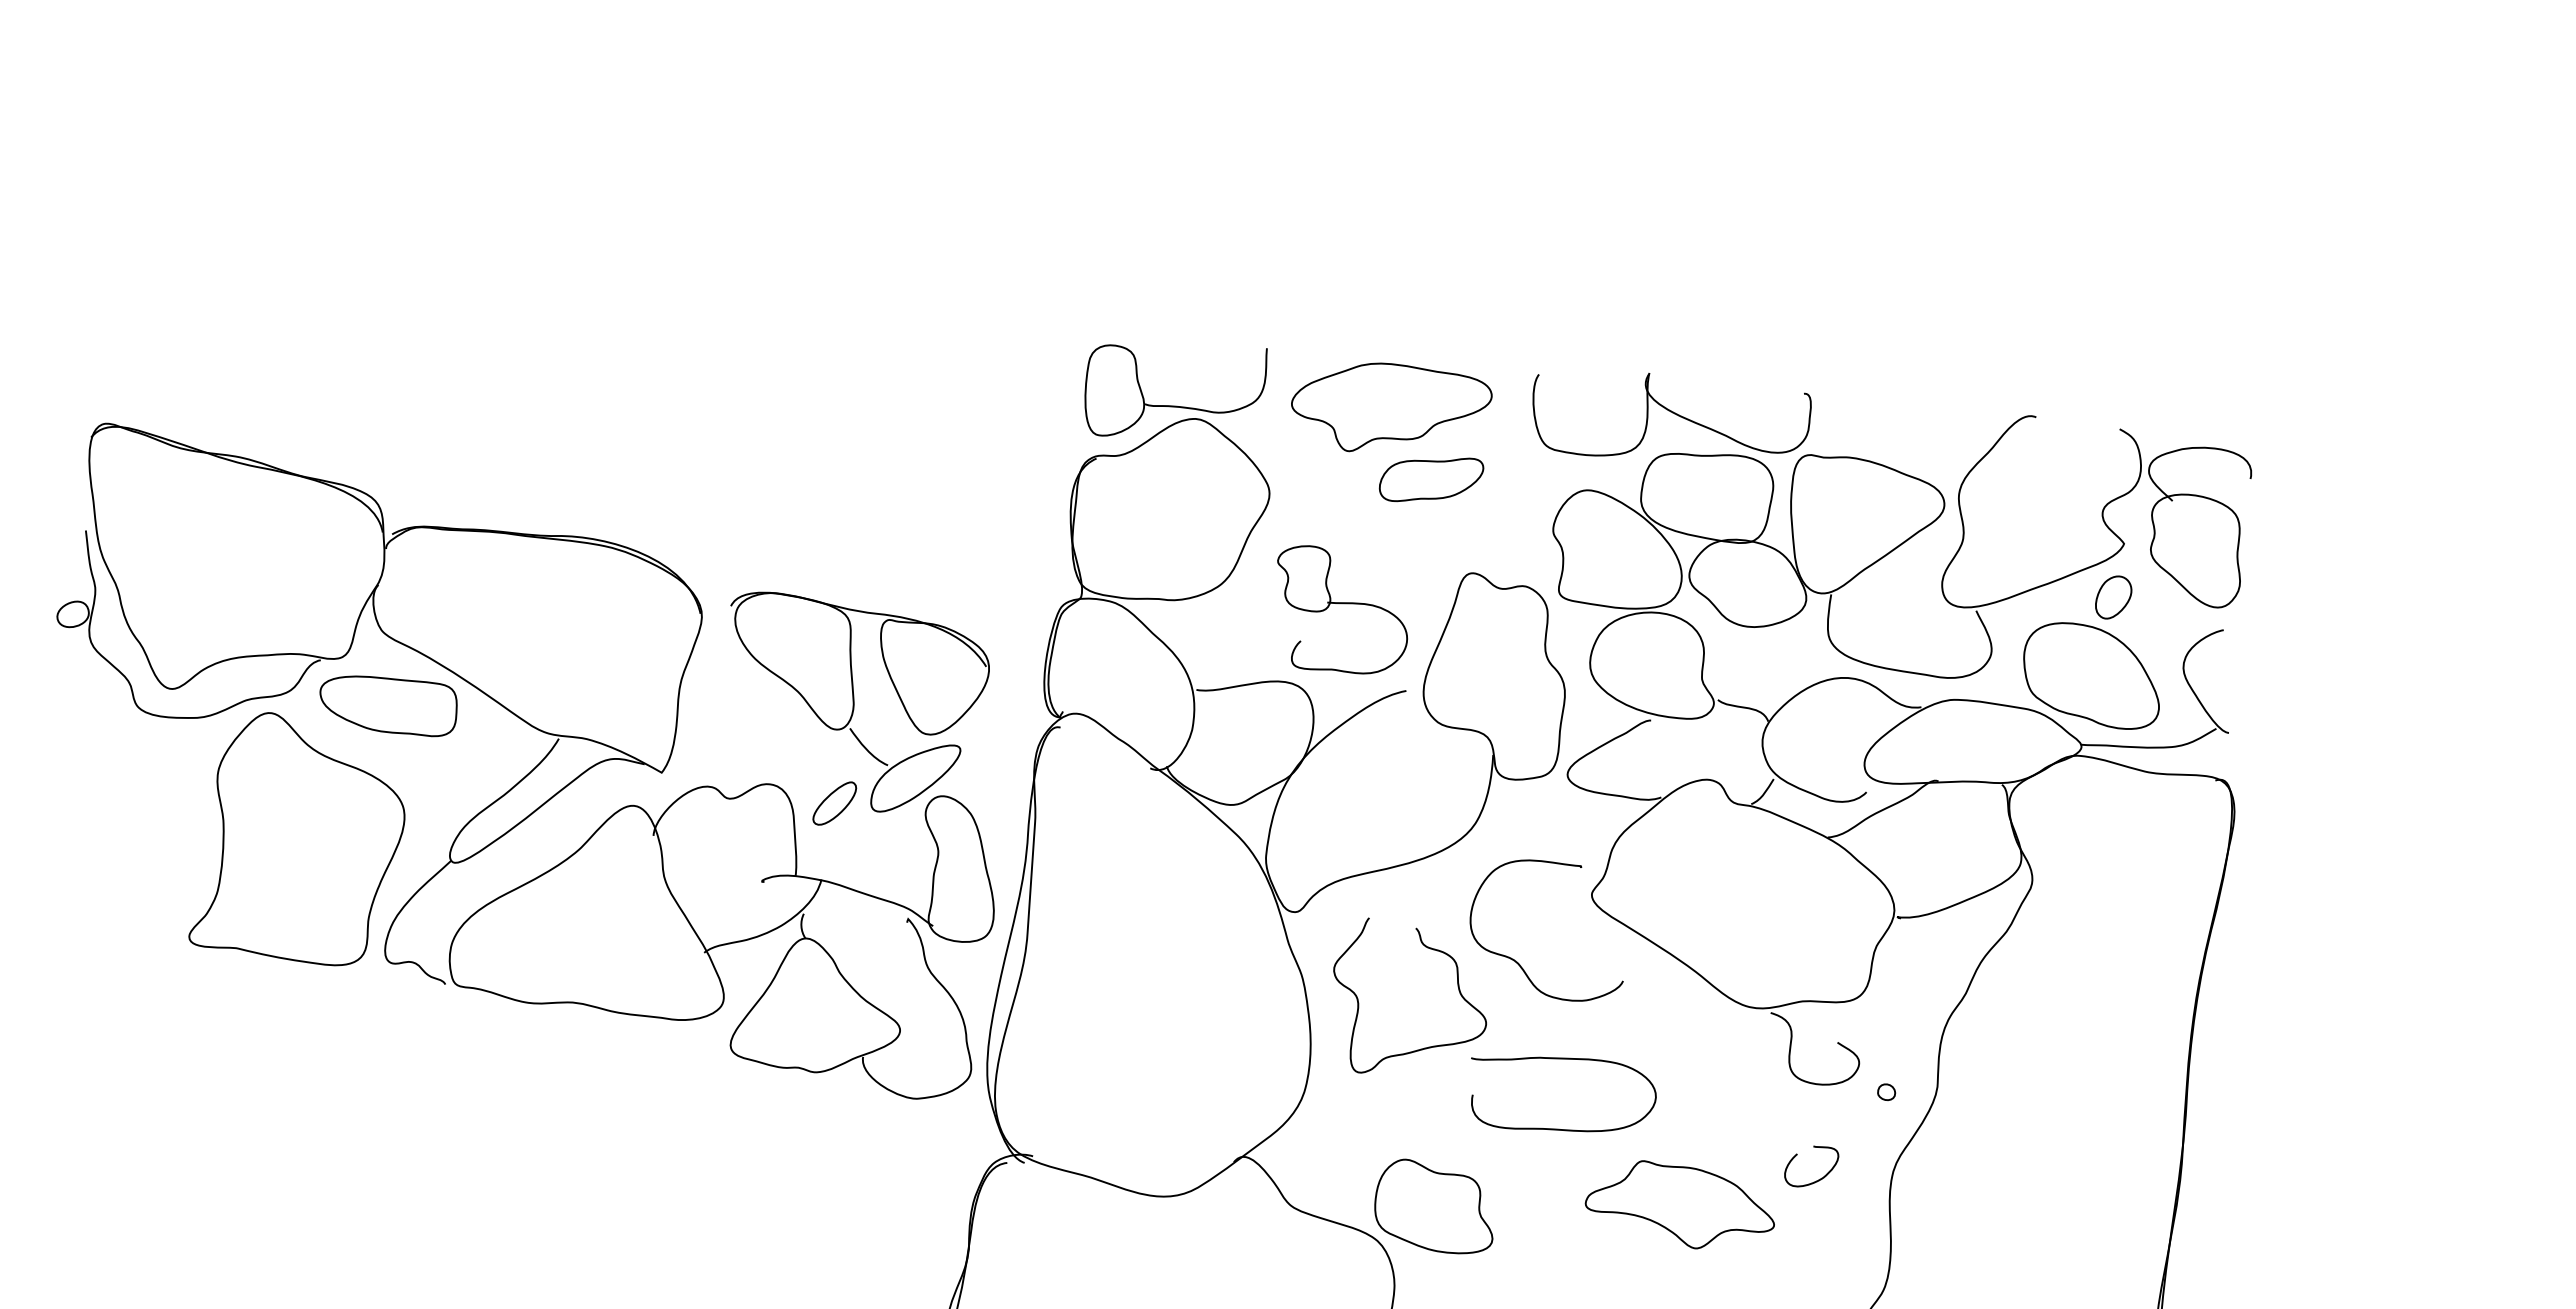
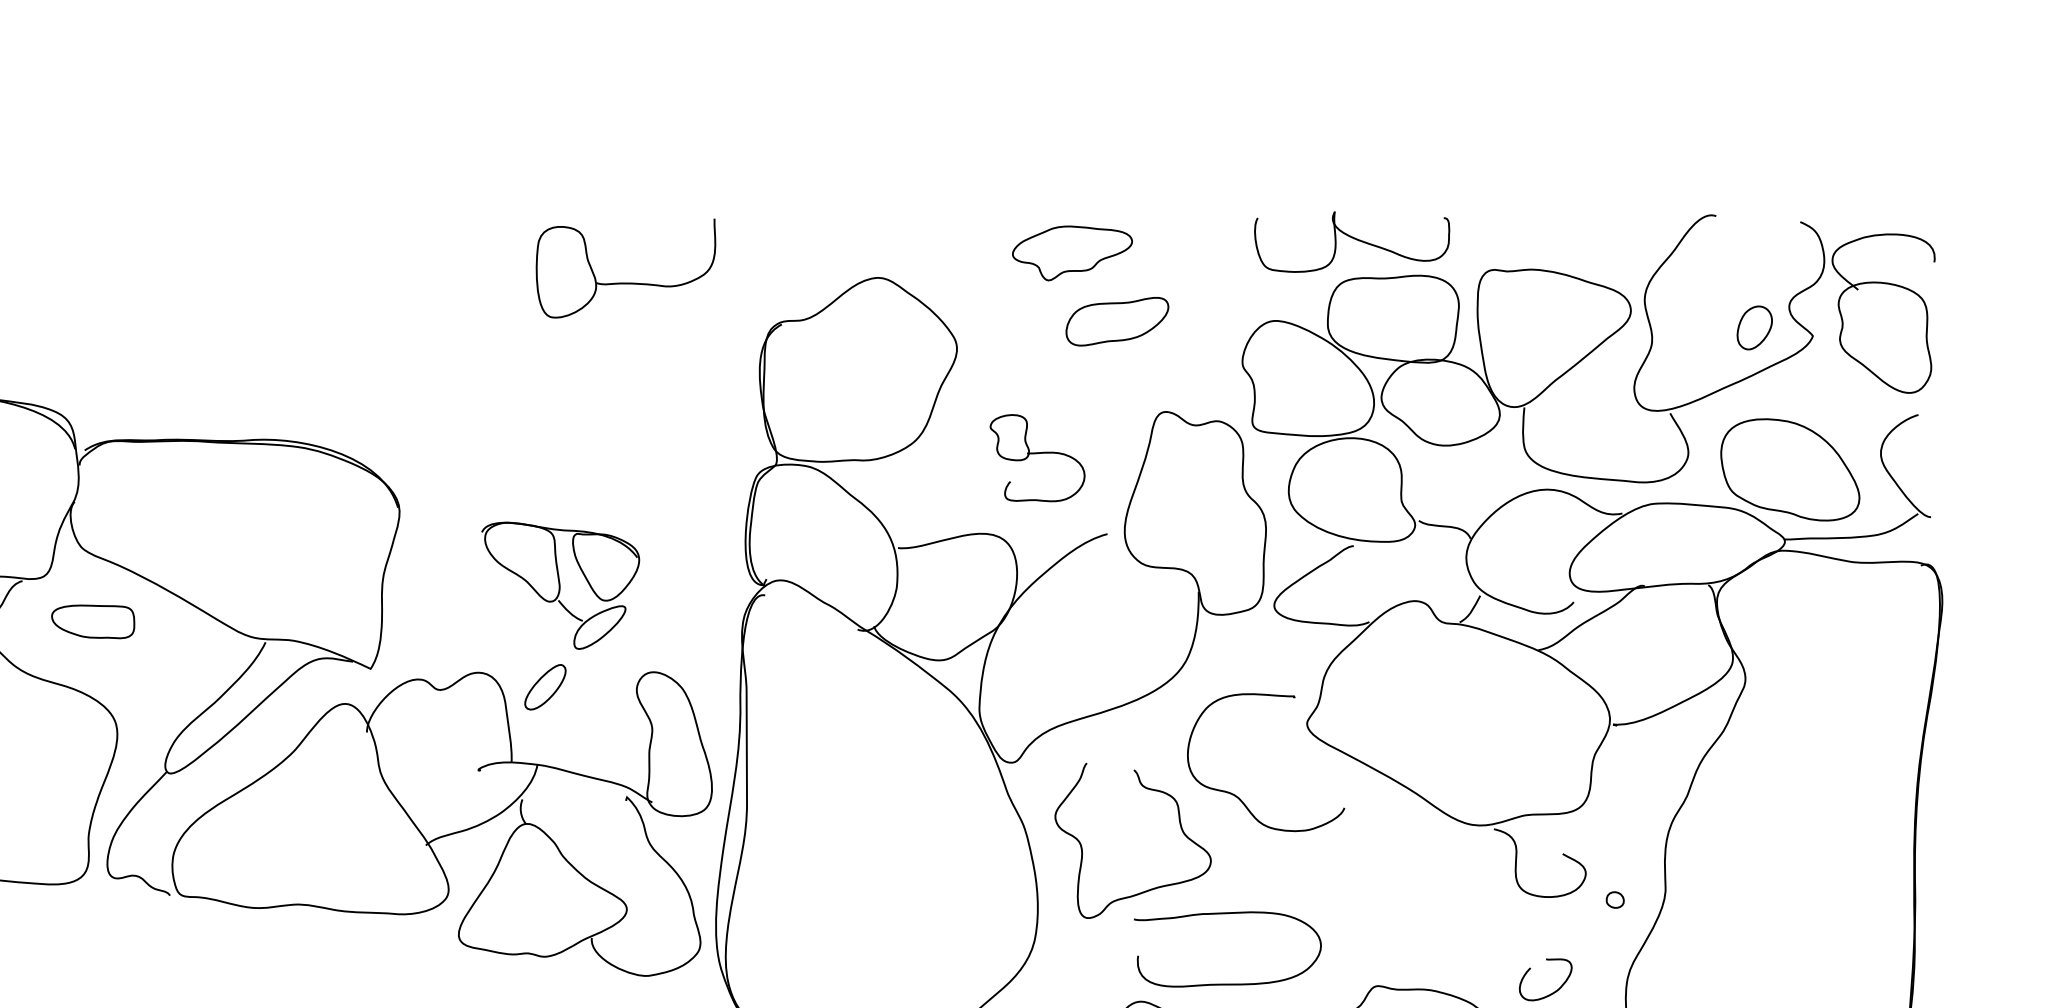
part: (1175, 405) -> (627, 282), moved
part: (1391, 407) -> (1072, 252), size x0.6
part: (1671, 414) -> (1352, 239), size x0.7
part: (2113, 597) -> (1754, 327), moved
part: (1342, 609) -> (1037, 457), size x0.7
part: (859, 701) -> (562, 583), size x0.6
part: (388, 706) -> (93, 622), size x0.6
curve: (1559, 1128) -> (1227, 983), moved

